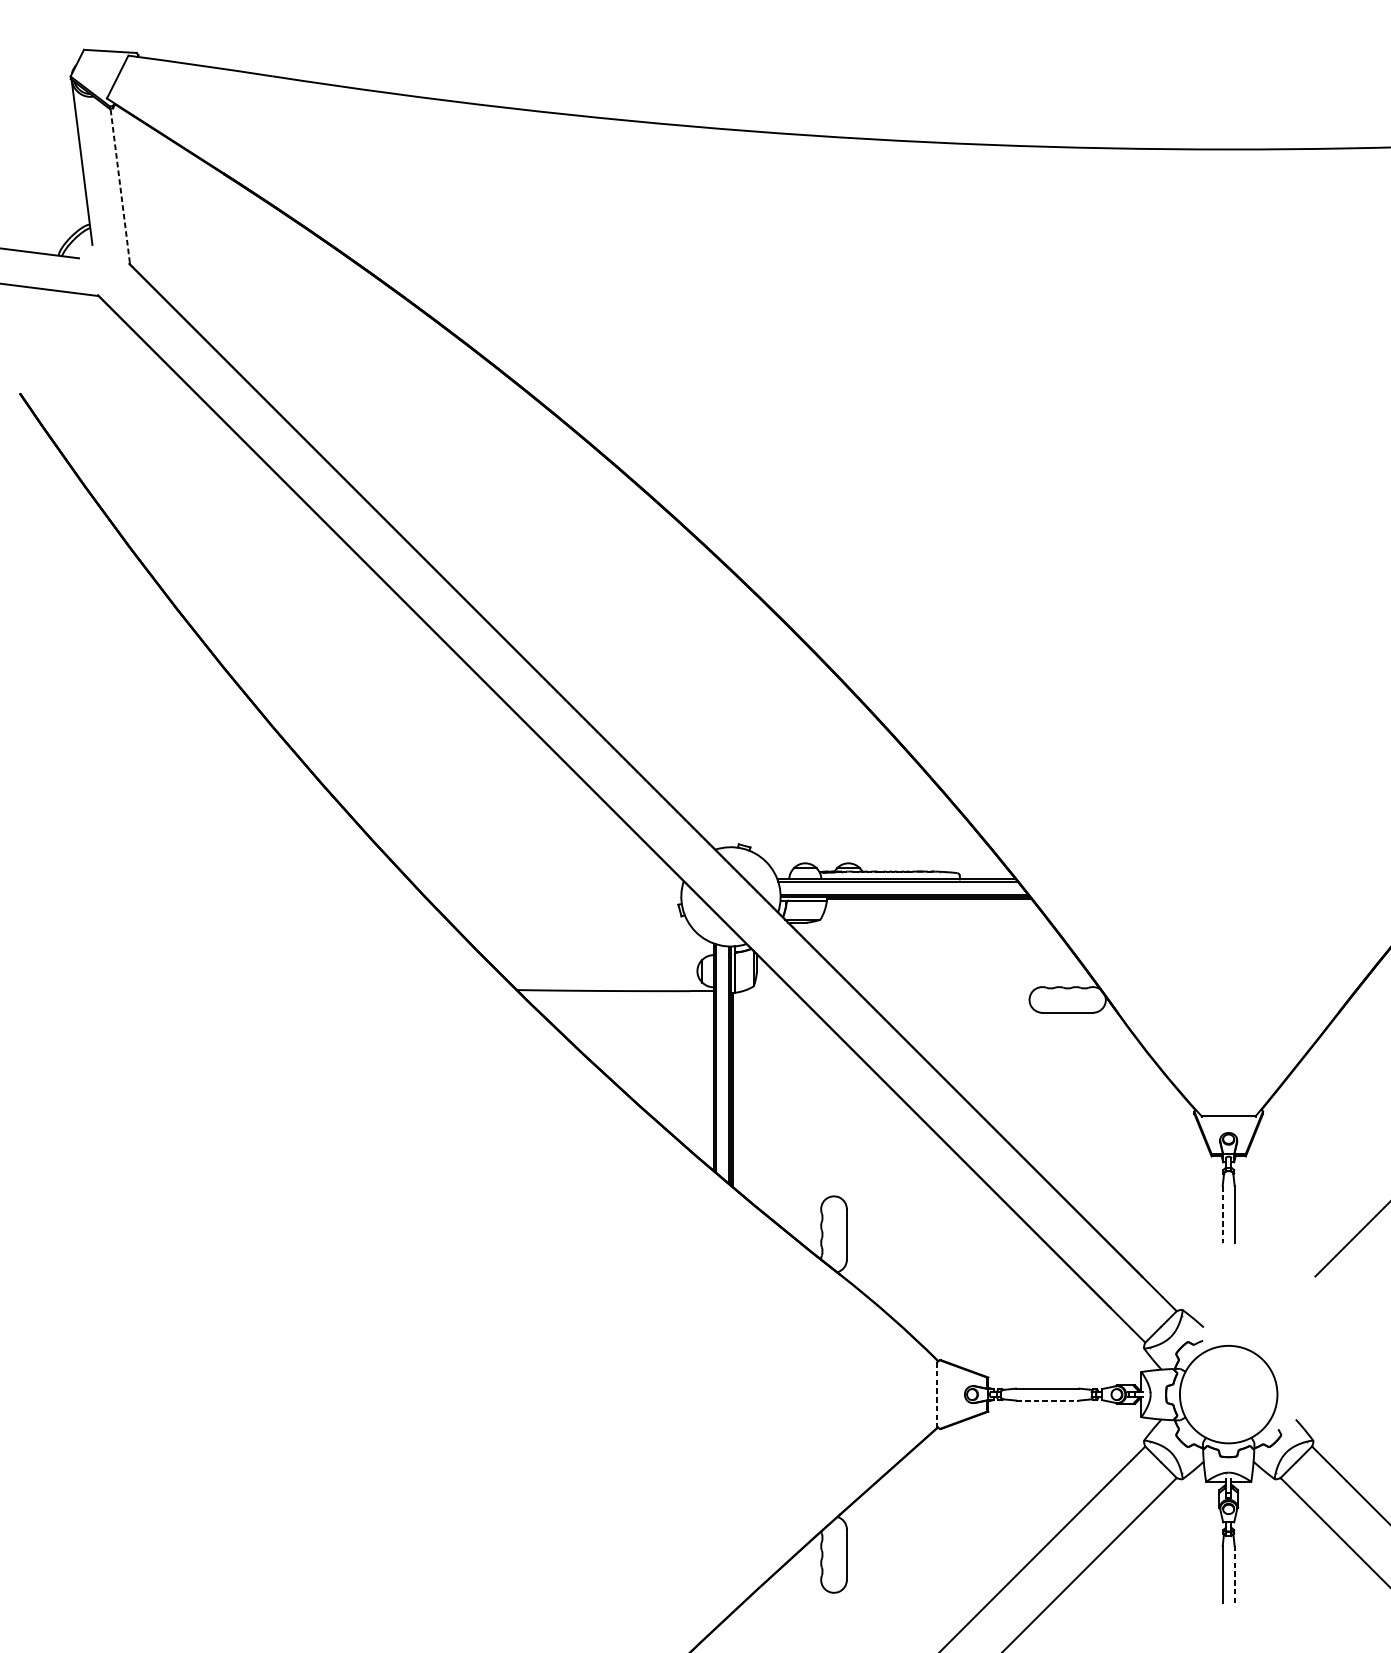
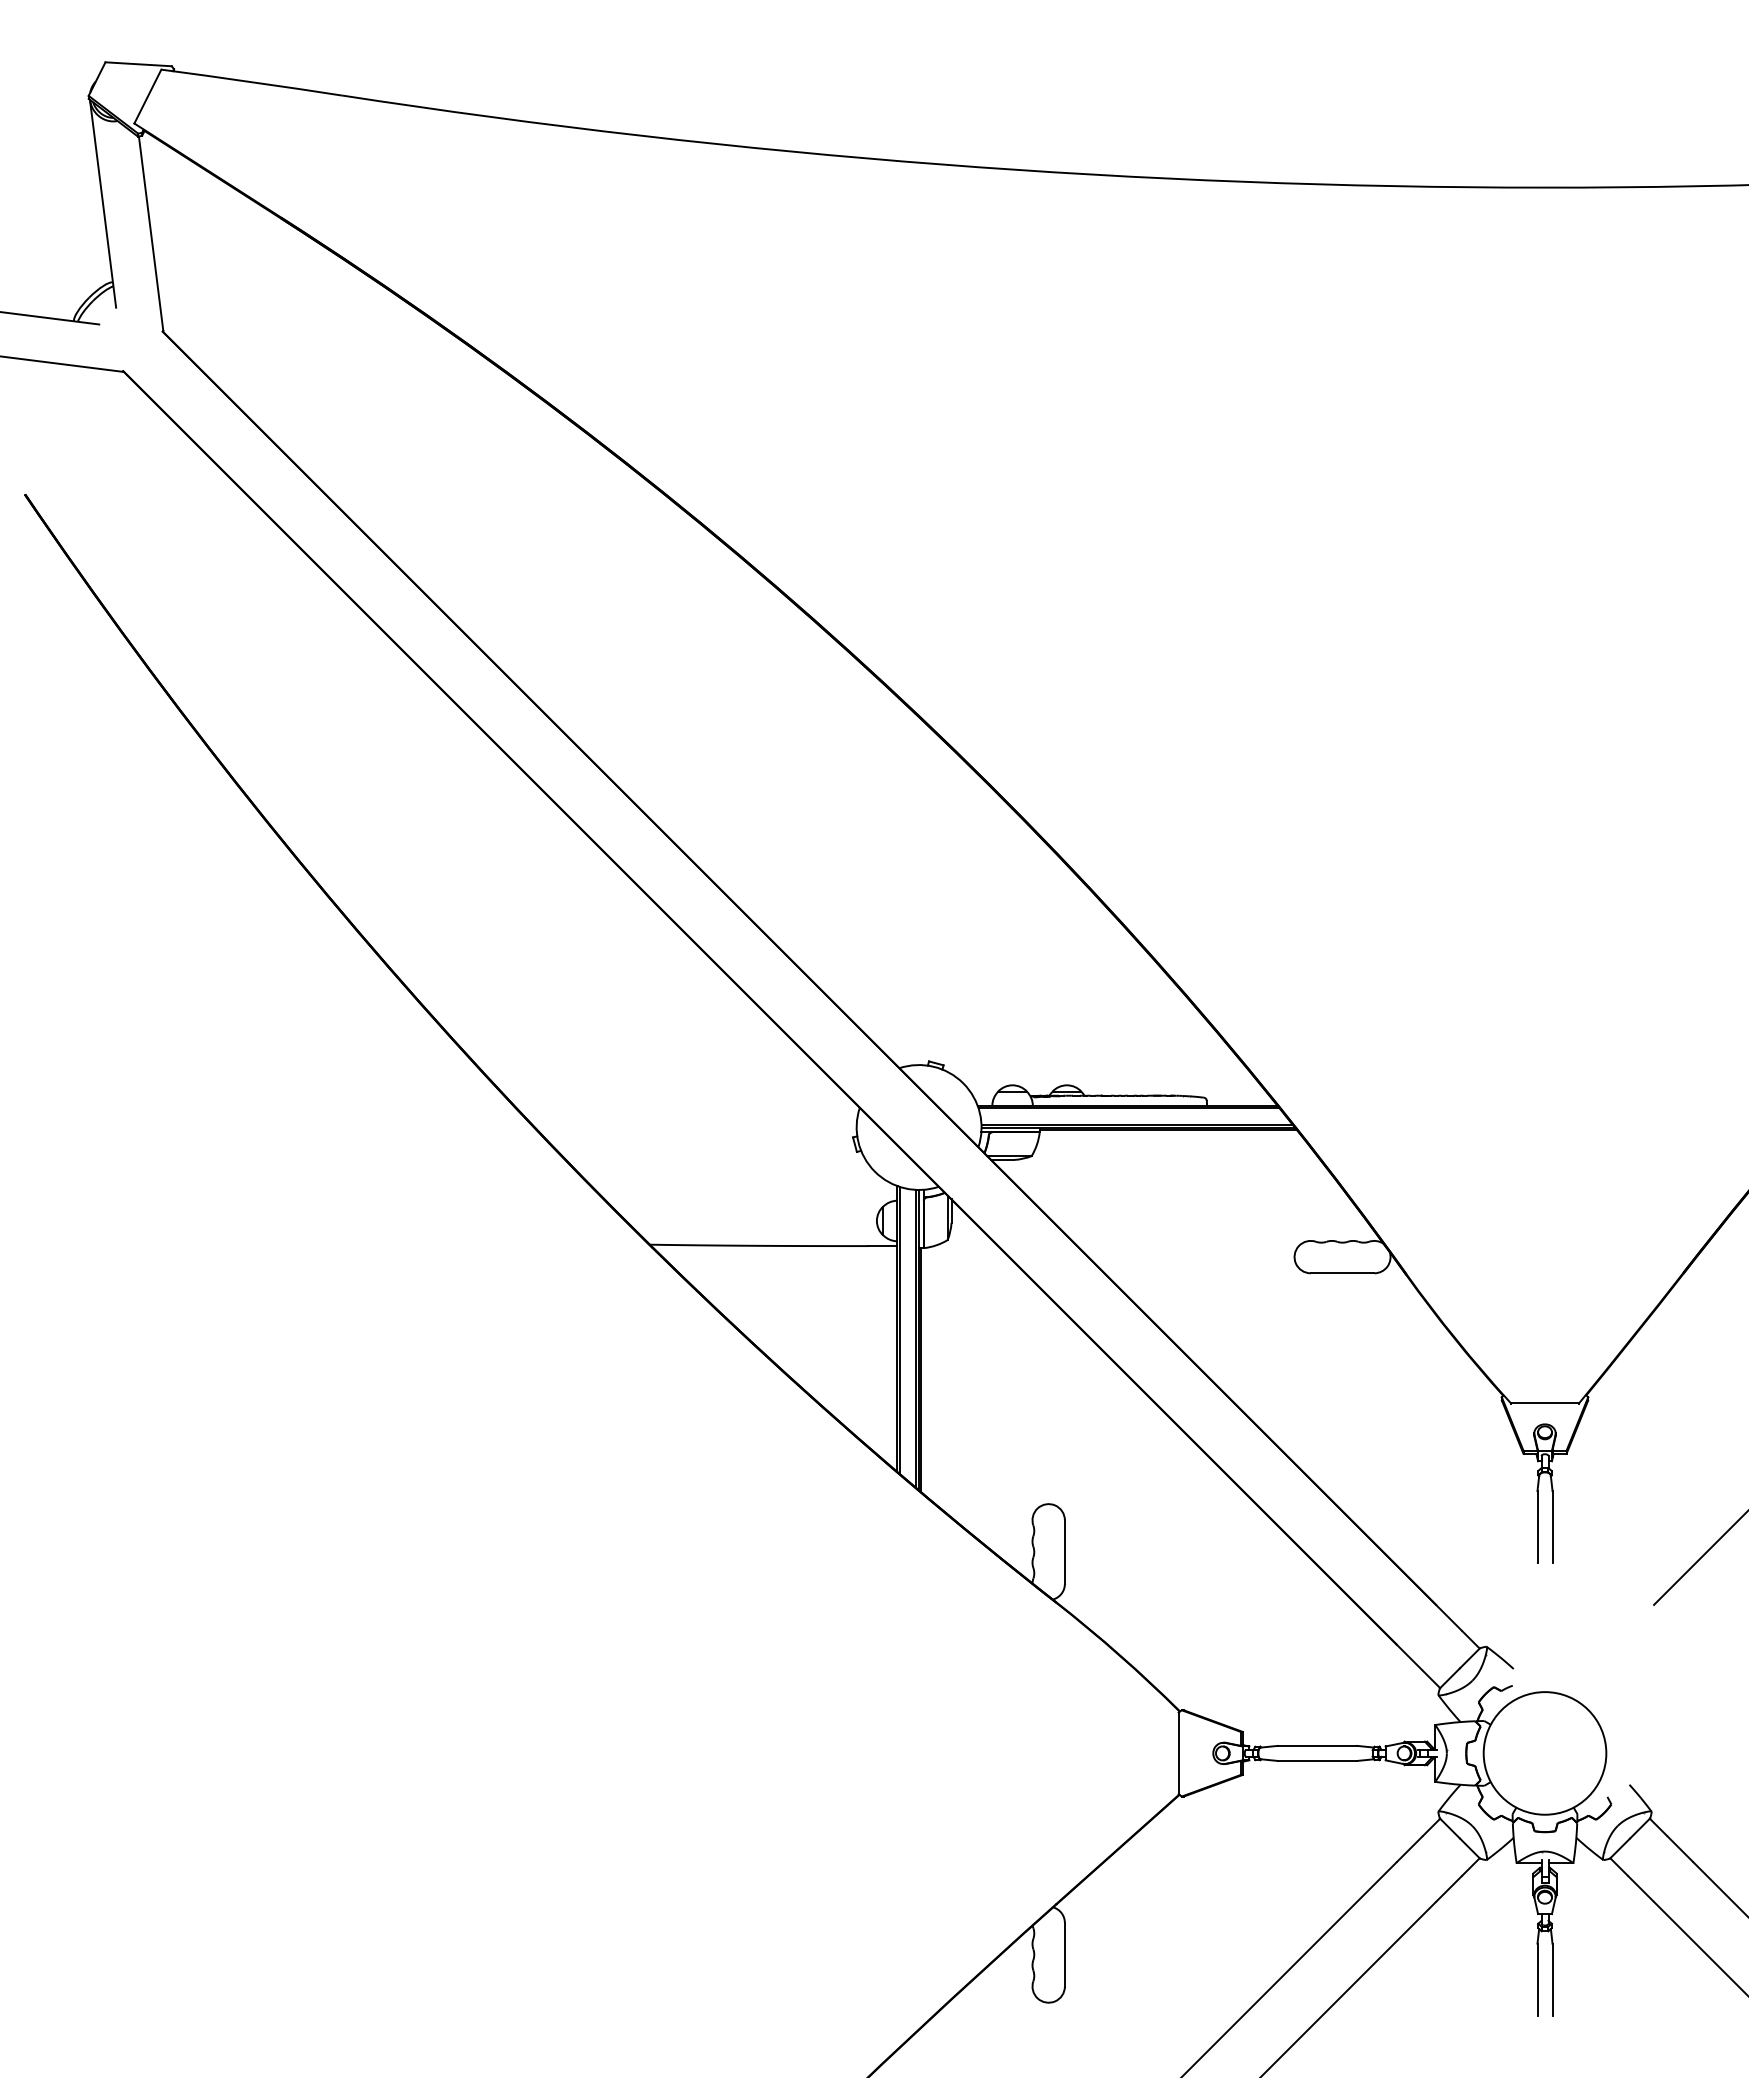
line: (120, 185) -> (151, 233), dashed -> solid
line: (1222, 1214) -> (1537, 1527), dashed -> solid
line: (937, 1394) -> (1178, 1753), dashed -> solid
line: (1047, 1400) -> (1317, 1760), dashed -> solid
line: (1234, 1574) -> (1552, 1979), dashed -> solid

